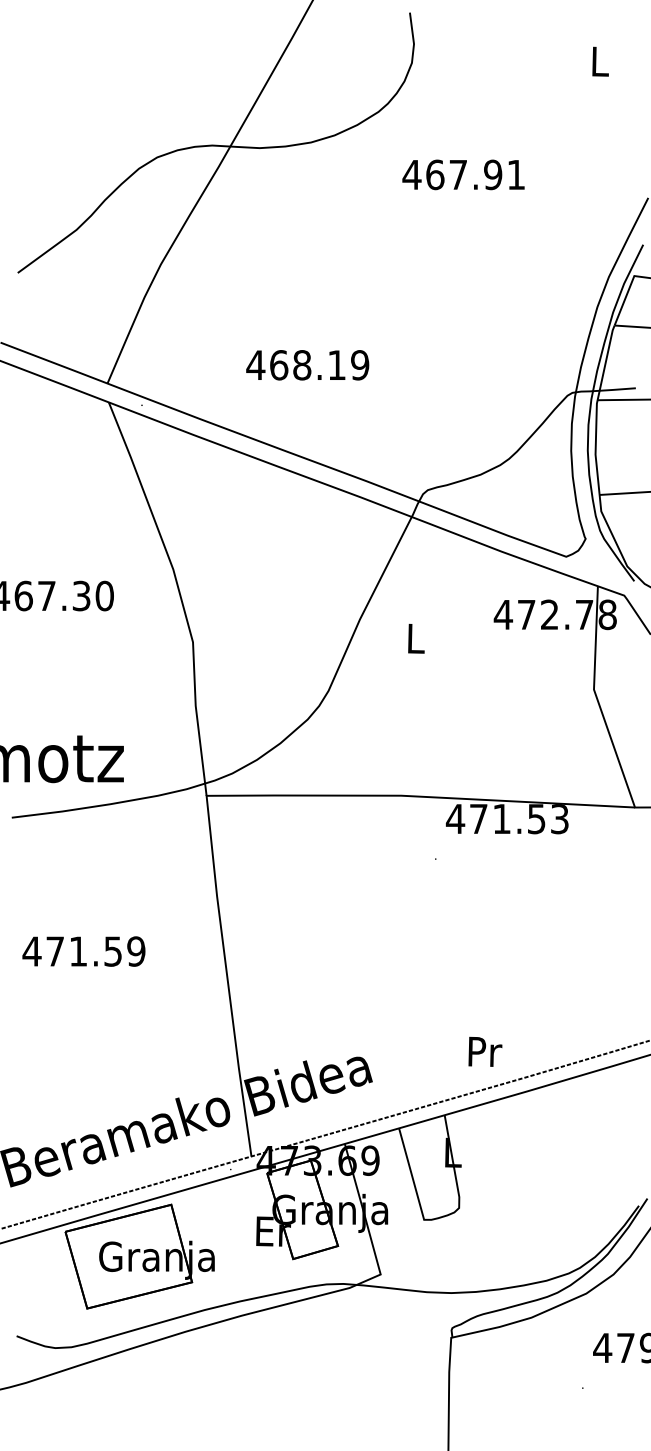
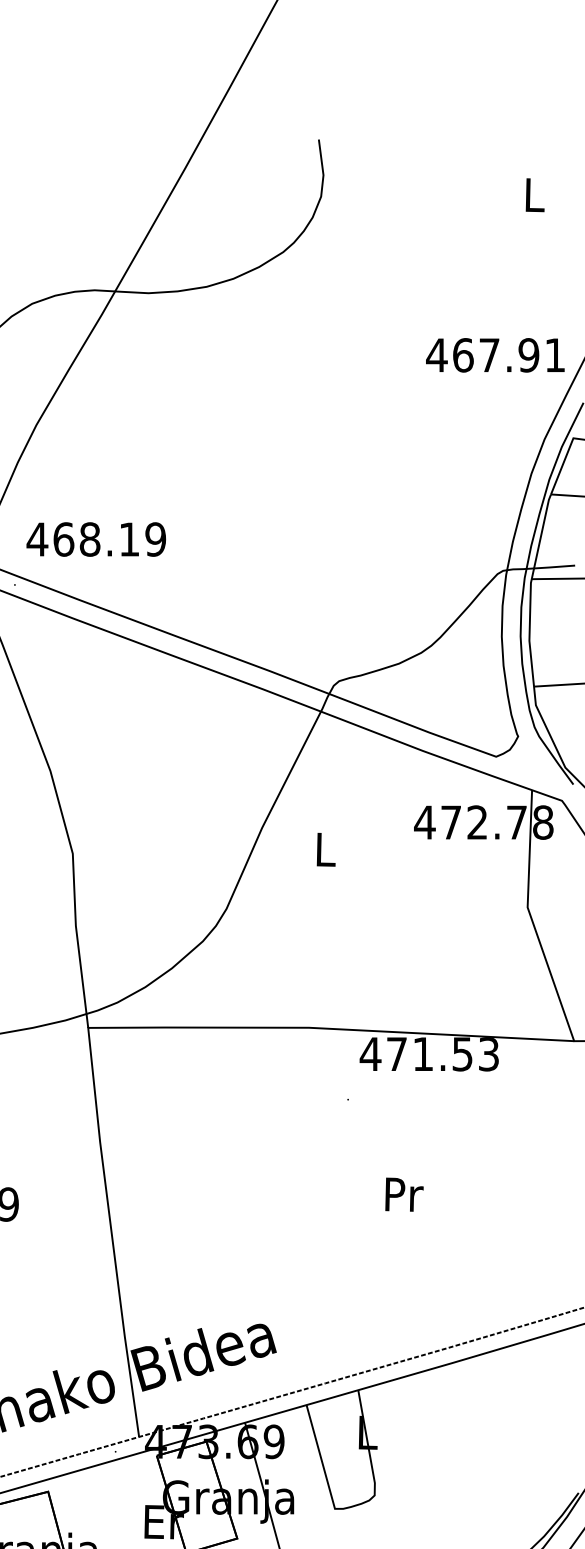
text: (463, 174) -> (495, 354), moved
text: (307, 365) -> (96, 539), moved
text: (485, 1051) -> (404, 1194), moved

